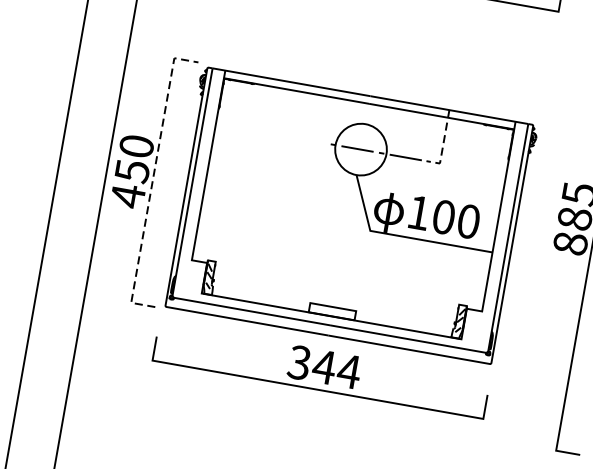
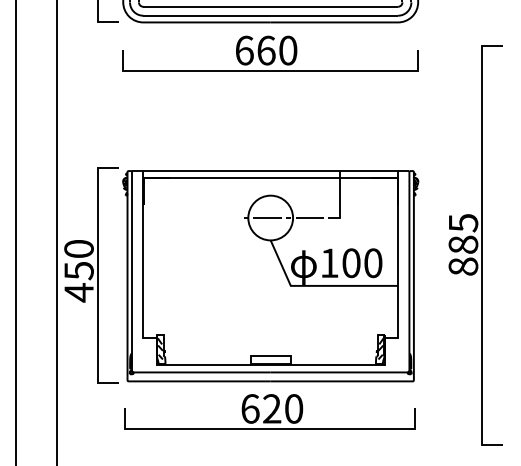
line: (443, 144) -> (340, 201), dashed -> solid
line: (152, 180) -> (97, 275), dashed -> solid
text: (324, 366) -> (272, 408), 344 -> 620

